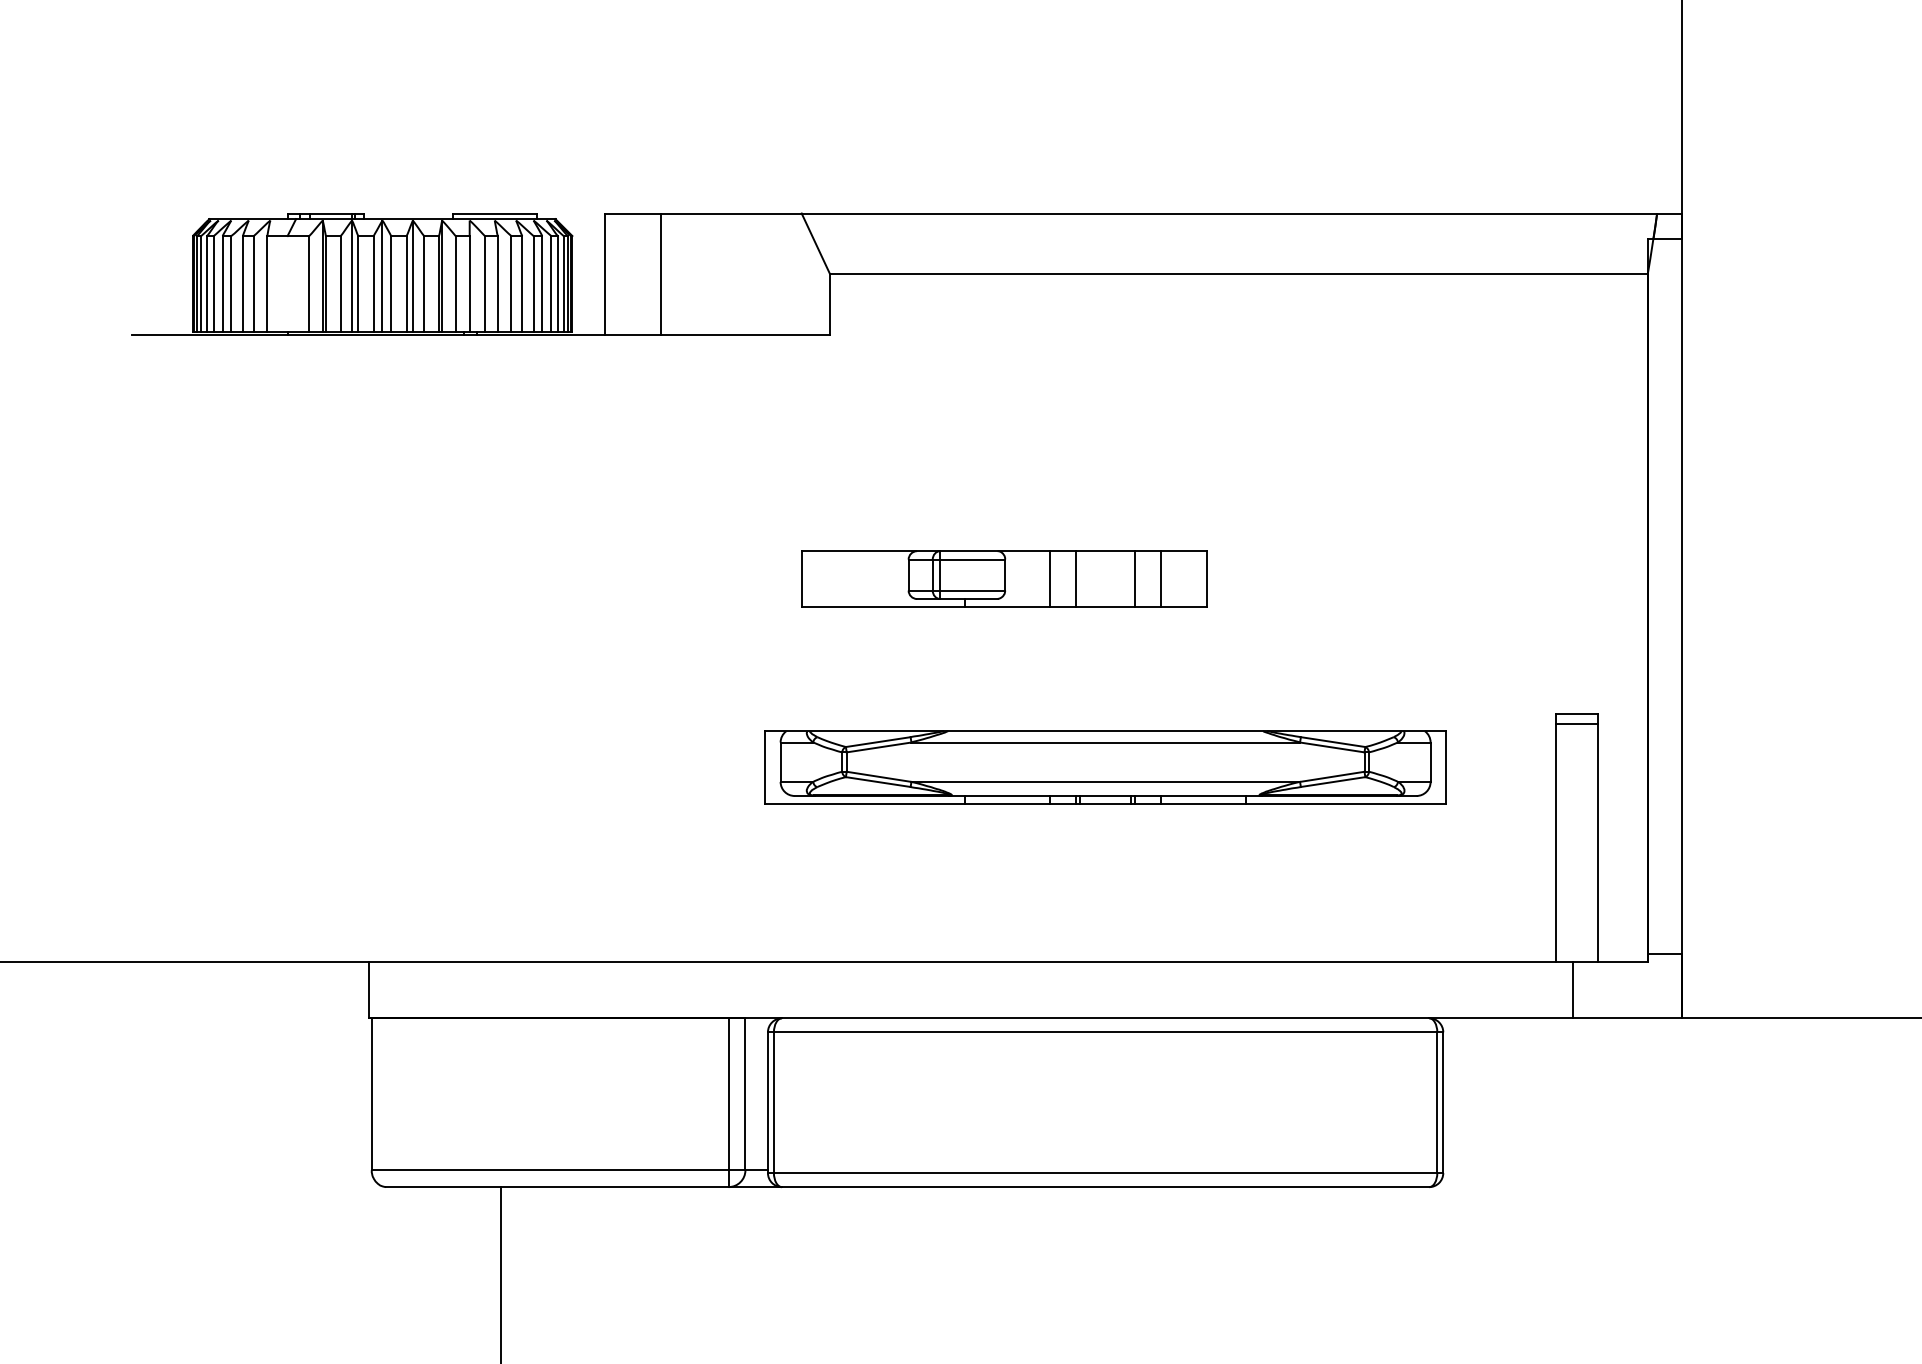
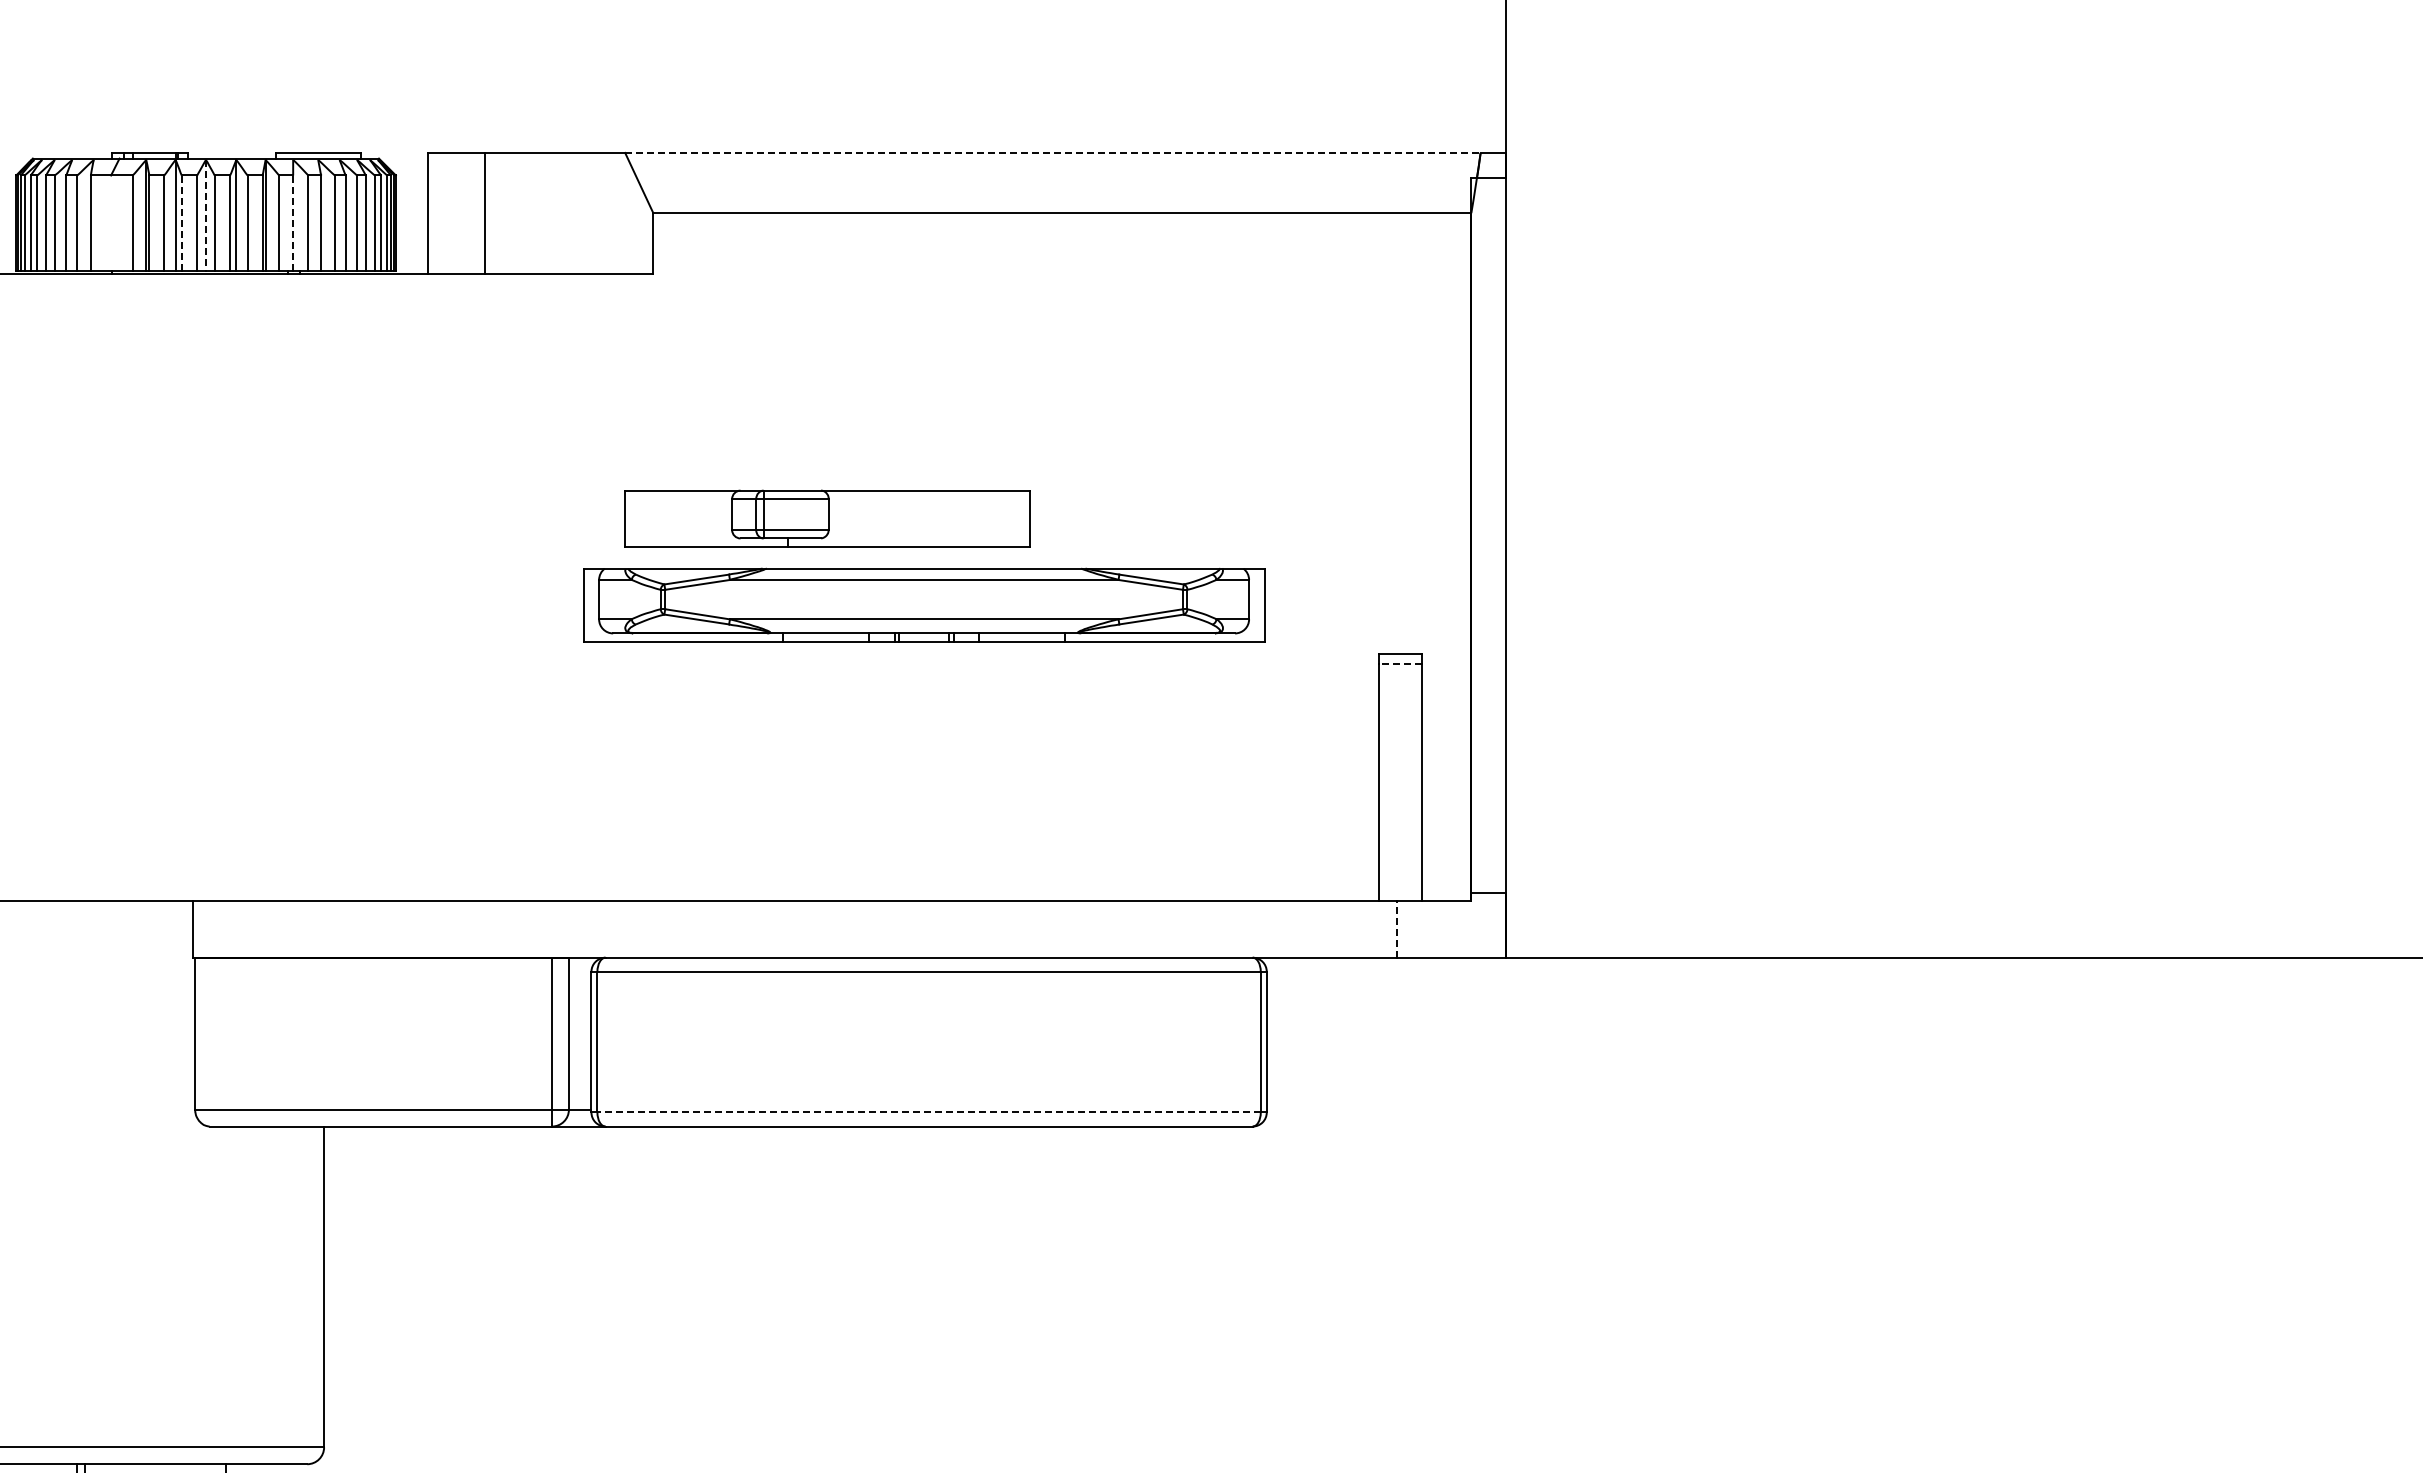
line: (1229, 213) -> (1052, 152), solid -> dashed
line: (382, 276) -> (205, 215), solid -> dashed
line: (358, 284) -> (181, 223), solid -> dashed
line: (470, 284) -> (293, 223), solid -> dashed
line: (1050, 579) -> (873, 518), removed
line: (1076, 579) -> (899, 518), removed
line: (1135, 579) -> (958, 518), removed
line: (1161, 579) -> (984, 518), removed
line: (1576, 724) -> (1399, 663), solid -> dashed
part: (1106, 767) -> (924, 604), moved
line: (1573, 990) -> (1396, 929), solid -> dashed
line: (1106, 1173) -> (929, 1112), solid -> dashed

